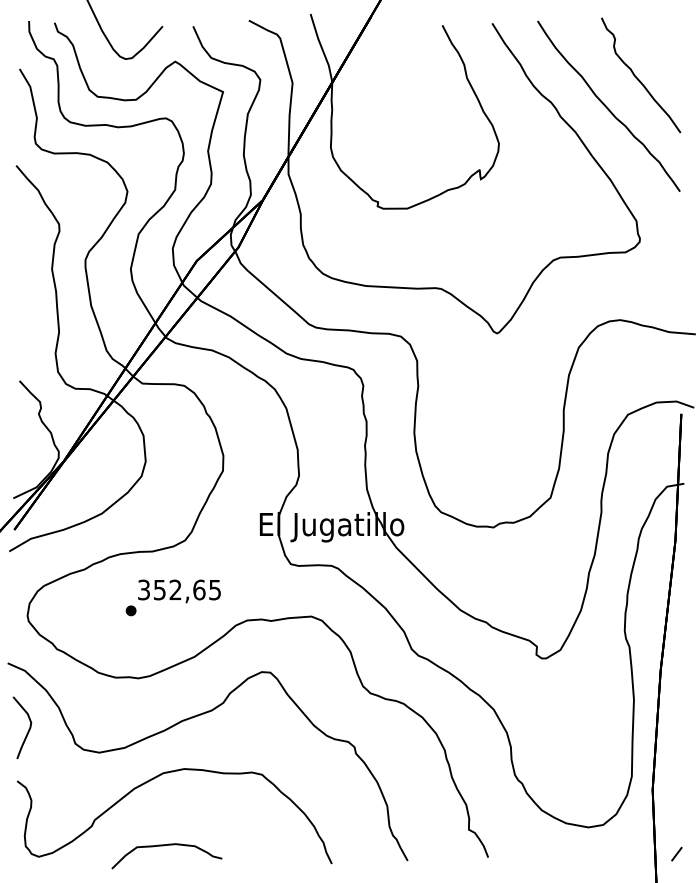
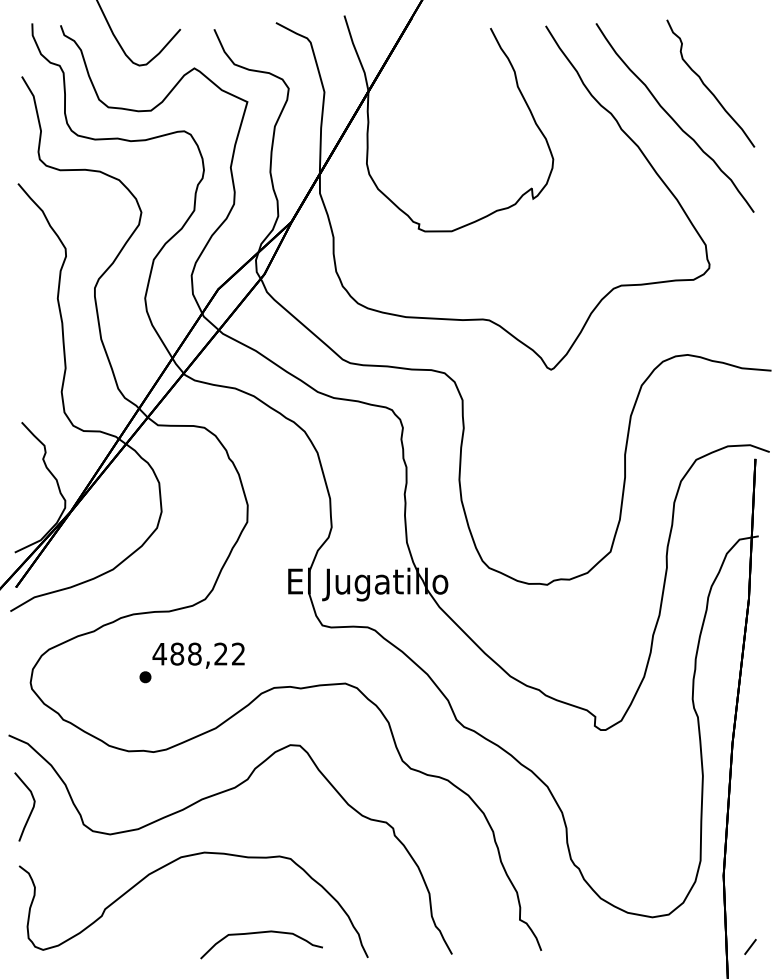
text: (178, 589) -> (197, 653), 352,65 -> 488,22
part: (164, 846) -> (258, 934), moved

